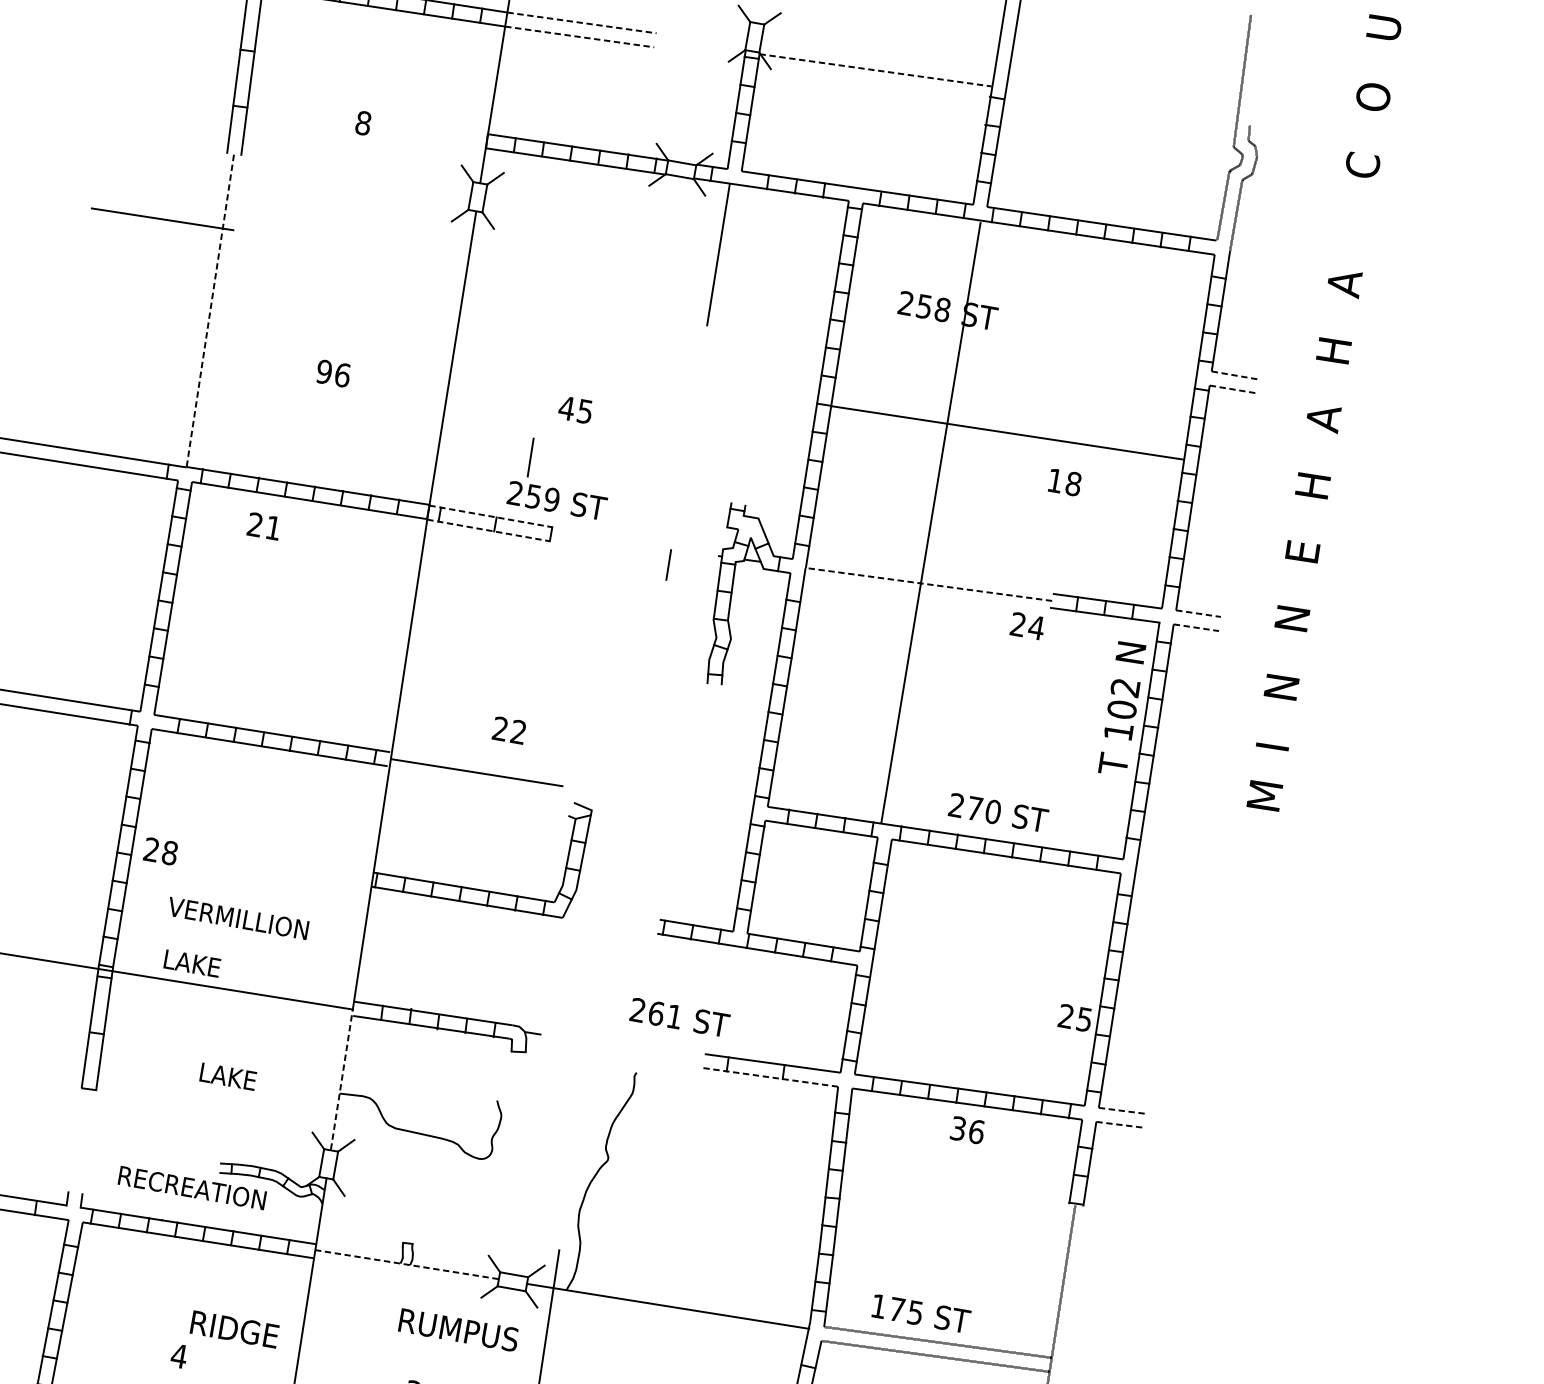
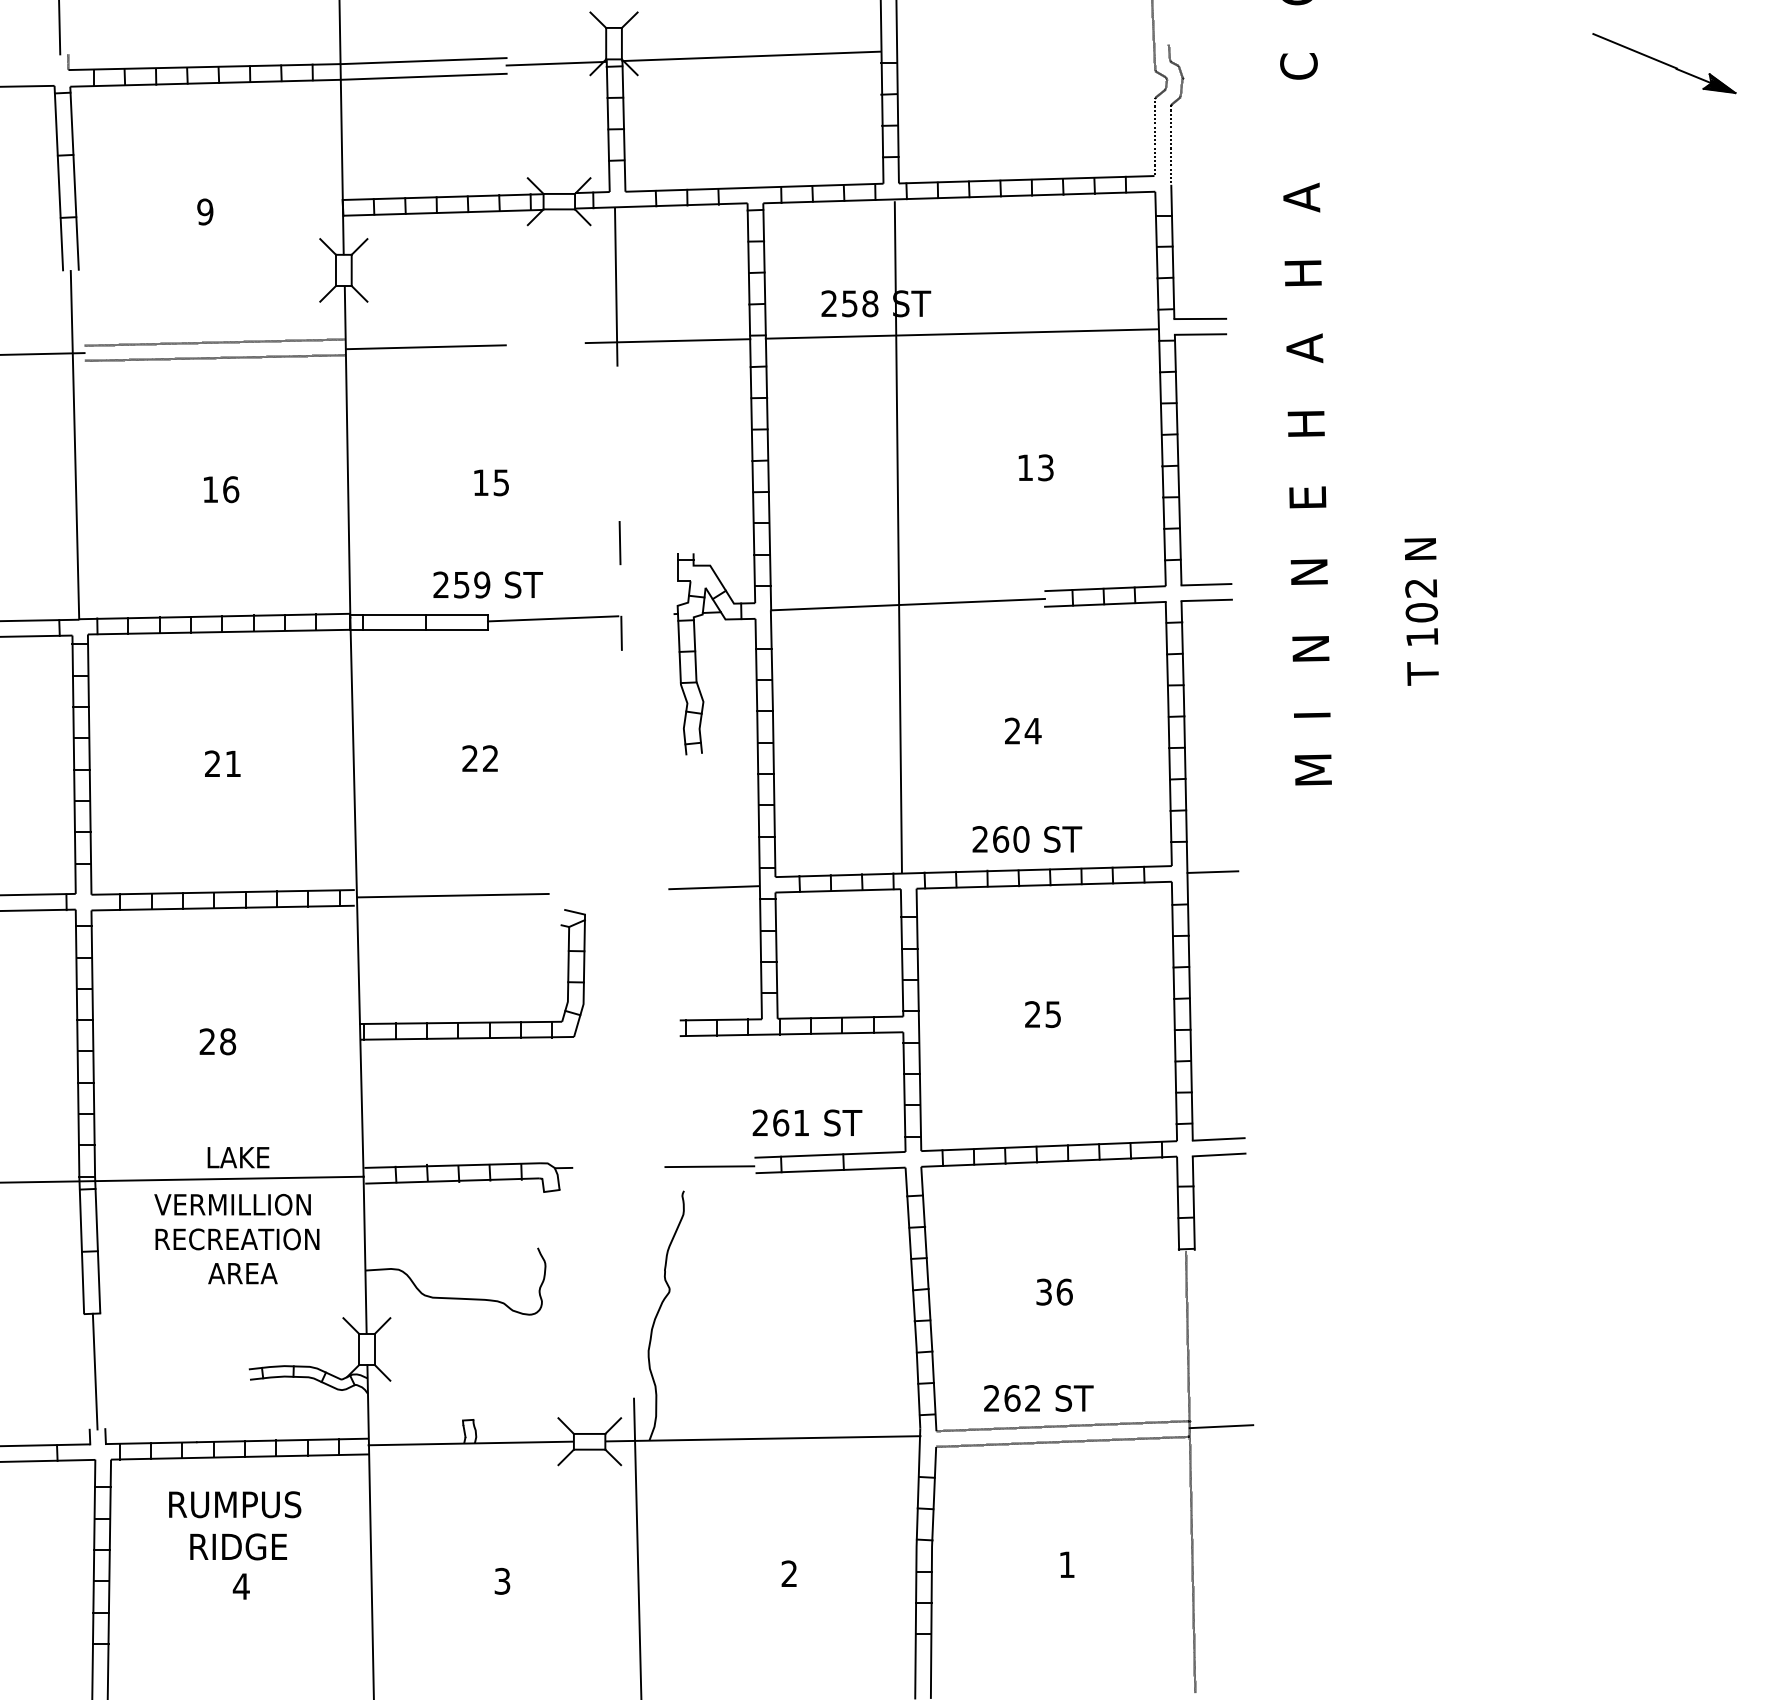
line: (582, 23) -> (424, 61), dashed -> solid
line: (579, 36) -> (423, 76), dashed -> solid
line: (700, 45) -> (556, 63), added
line: (876, 70) -> (752, 56), dashed -> solid
text: (363, 122) -> (205, 211), 8 -> 9
line: (351, 241) -> (214, 342), added
line: (348, 254) -> (214, 357), added
line: (539, 279) -> (426, 347), added
line: (210, 311) -> (75, 445), dashed -> solid
line: (755, 311) -> (667, 341), added
text: (324, 371) -> (210, 489), 96 -> 16
line: (1235, 375) -> (1200, 318), dashed -> solid
line: (1232, 389) -> (1200, 334), dashed -> solid
text: (566, 408) -> (480, 482), 45 -> 15
line: (1006, 432) -> (961, 333), moved
line: (530, 457) -> (619, 543), moved
text: (1073, 483) -> (1045, 467), 18 -> 13
line: (491, 516) -> (419, 614), dashed -> solid
text: (264, 526) -> (222, 763), moved
line: (488, 530) -> (419, 630), dashed -> solid
line: (609, 540) -> (552, 618), added
line: (929, 584) -> (908, 604), dashed -> solid
line: (1198, 613) -> (1206, 584), dashed -> solid
text: (1027, 625) -> (1023, 730), moved
line: (1197, 627) -> (1207, 600), dashed -> solid
text: (1122, 708) -> (1421, 611), moved
text: (508, 730) -> (479, 758), moved
line: (710, 806) -> (713, 887), added
text: (975, 808) -> (1001, 839), 270 -> 260
text: (160, 851) -> (217, 1041), moved
line: (1158, 870) -> (1212, 871), added
text: (238, 918) -> (232, 1204), moved
text: (192, 963) -> (238, 1157), moved
text: (680, 1017) -> (807, 1122), moved
text: (1074, 1017) -> (1042, 1014), moved
line: (663, 1054) -> (709, 1166), added
text: (229, 1076) -> (242, 1273), LAKE -> AREA
line: (770, 1077) -> (830, 1170), dashed -> solid
line: (342, 1079) -> (365, 1254), dashed -> solid
line: (1121, 1110) -> (1218, 1139), dashed -> solid
line: (1120, 1124) -> (1219, 1154), dashed -> solid
text: (967, 1129) -> (1054, 1291), moved
line: (81, 1141) -> (94, 1371), added
text: (192, 1188) -> (237, 1239), moved
line: (407, 1264) -> (471, 1443), dashed -> solid
text: (897, 1309) -> (1012, 1398), 175 -> 262
text: (234, 1329) -> (238, 1546), moved
text: (459, 1330) -> (235, 1504), moved
line: (1079, 1367) -> (1221, 1426), added

